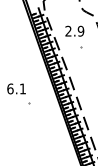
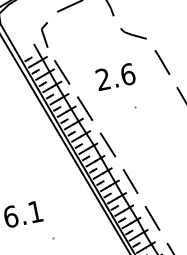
text: (80, 30) -> (126, 73), 2.9 -> 2.6

